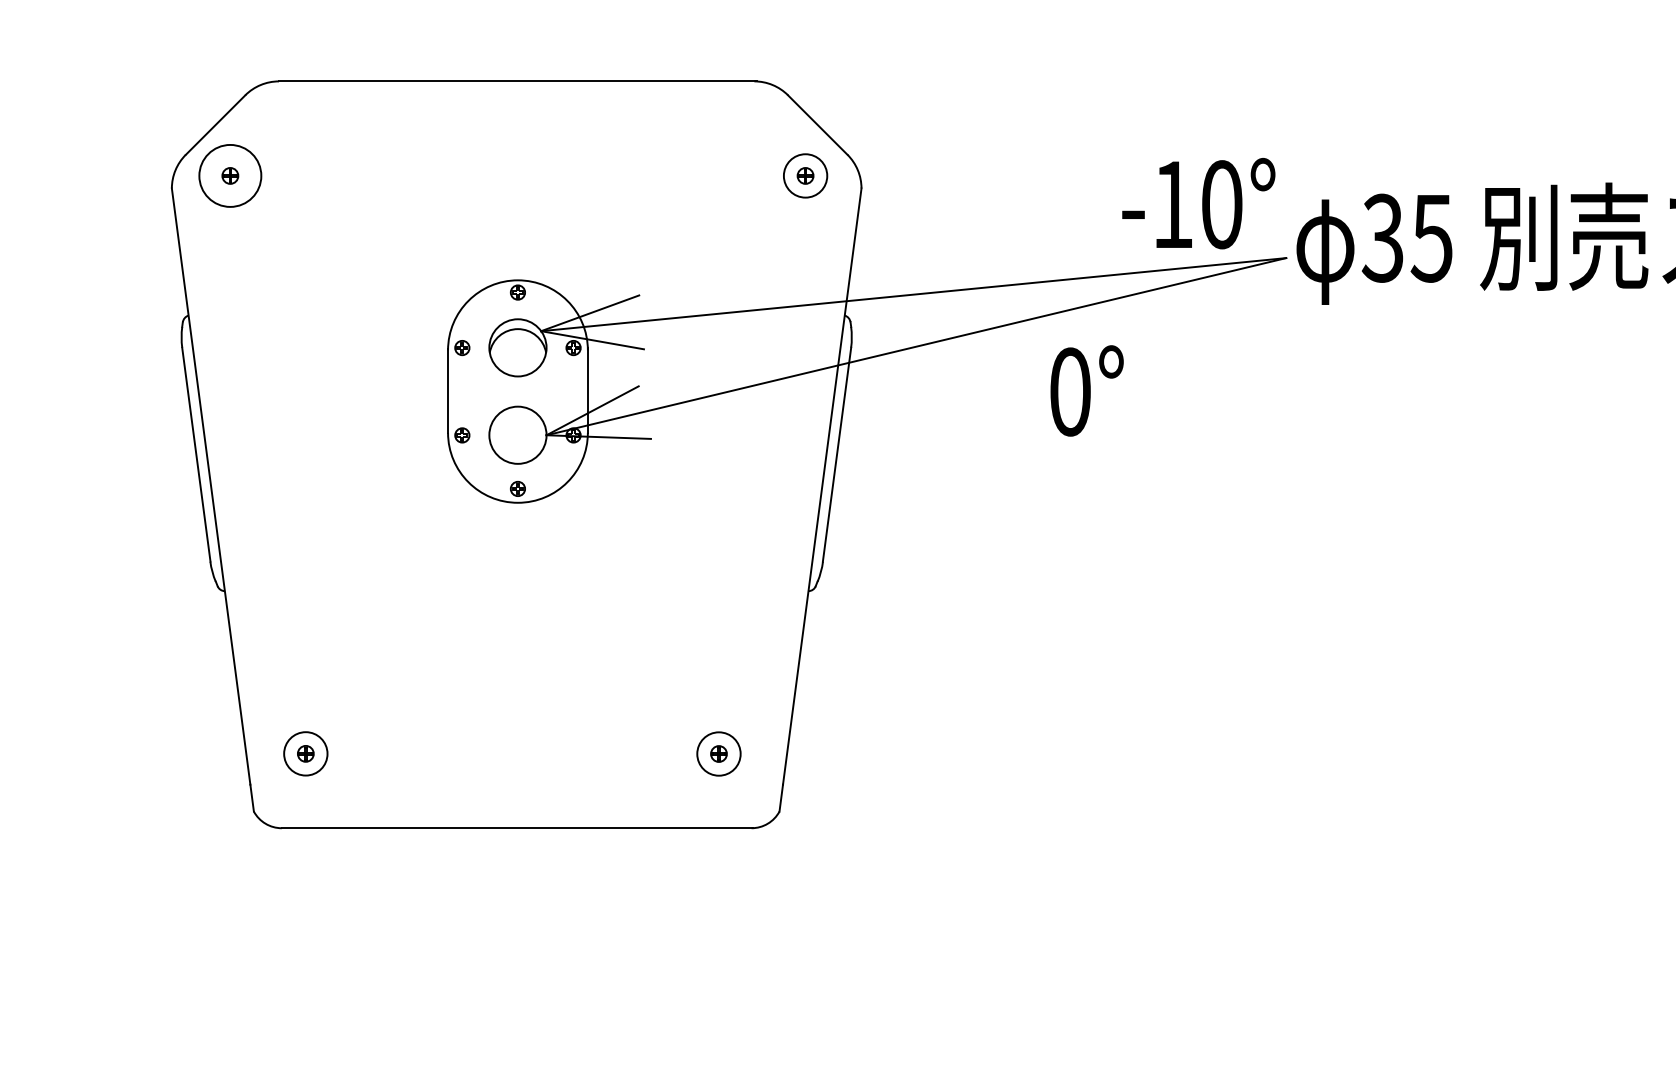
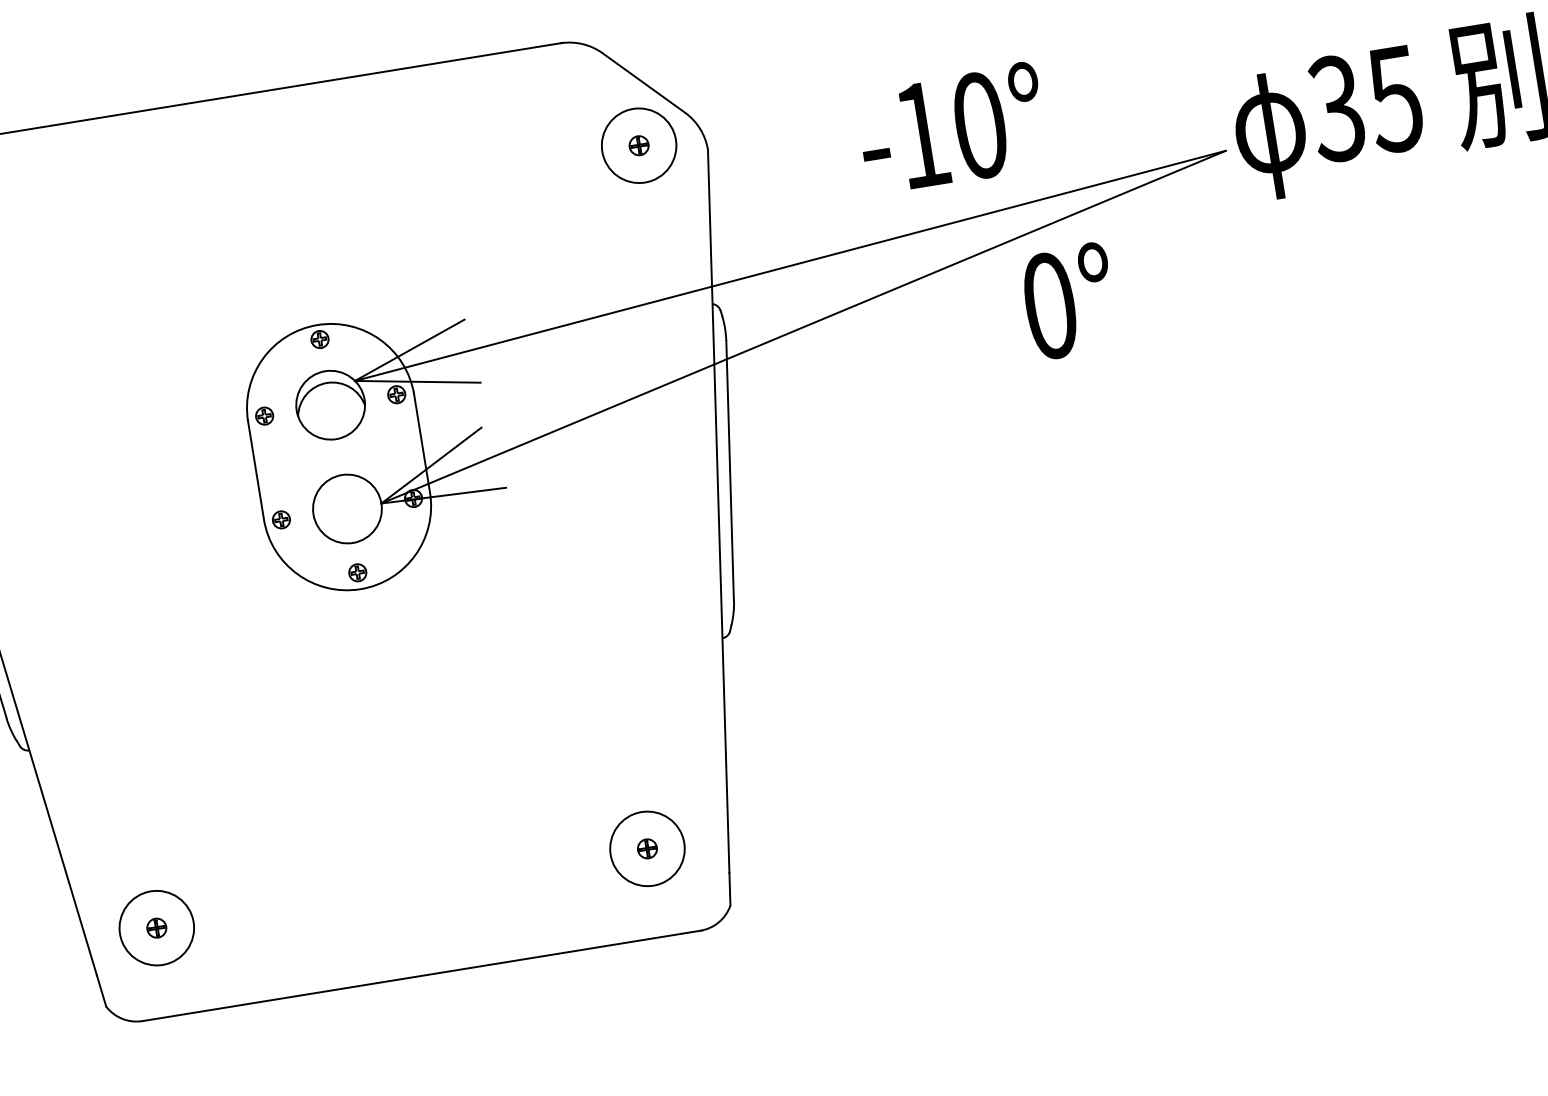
circle: (805, 175) -> (638, 145), size x1.43
text: (1198, 203) -> (951, 128), moved
text: (1086, 390) -> (1068, 301), moved
circle: (305, 753) -> (156, 927), size x1.43
circle: (718, 754) -> (647, 849), size x1.43

